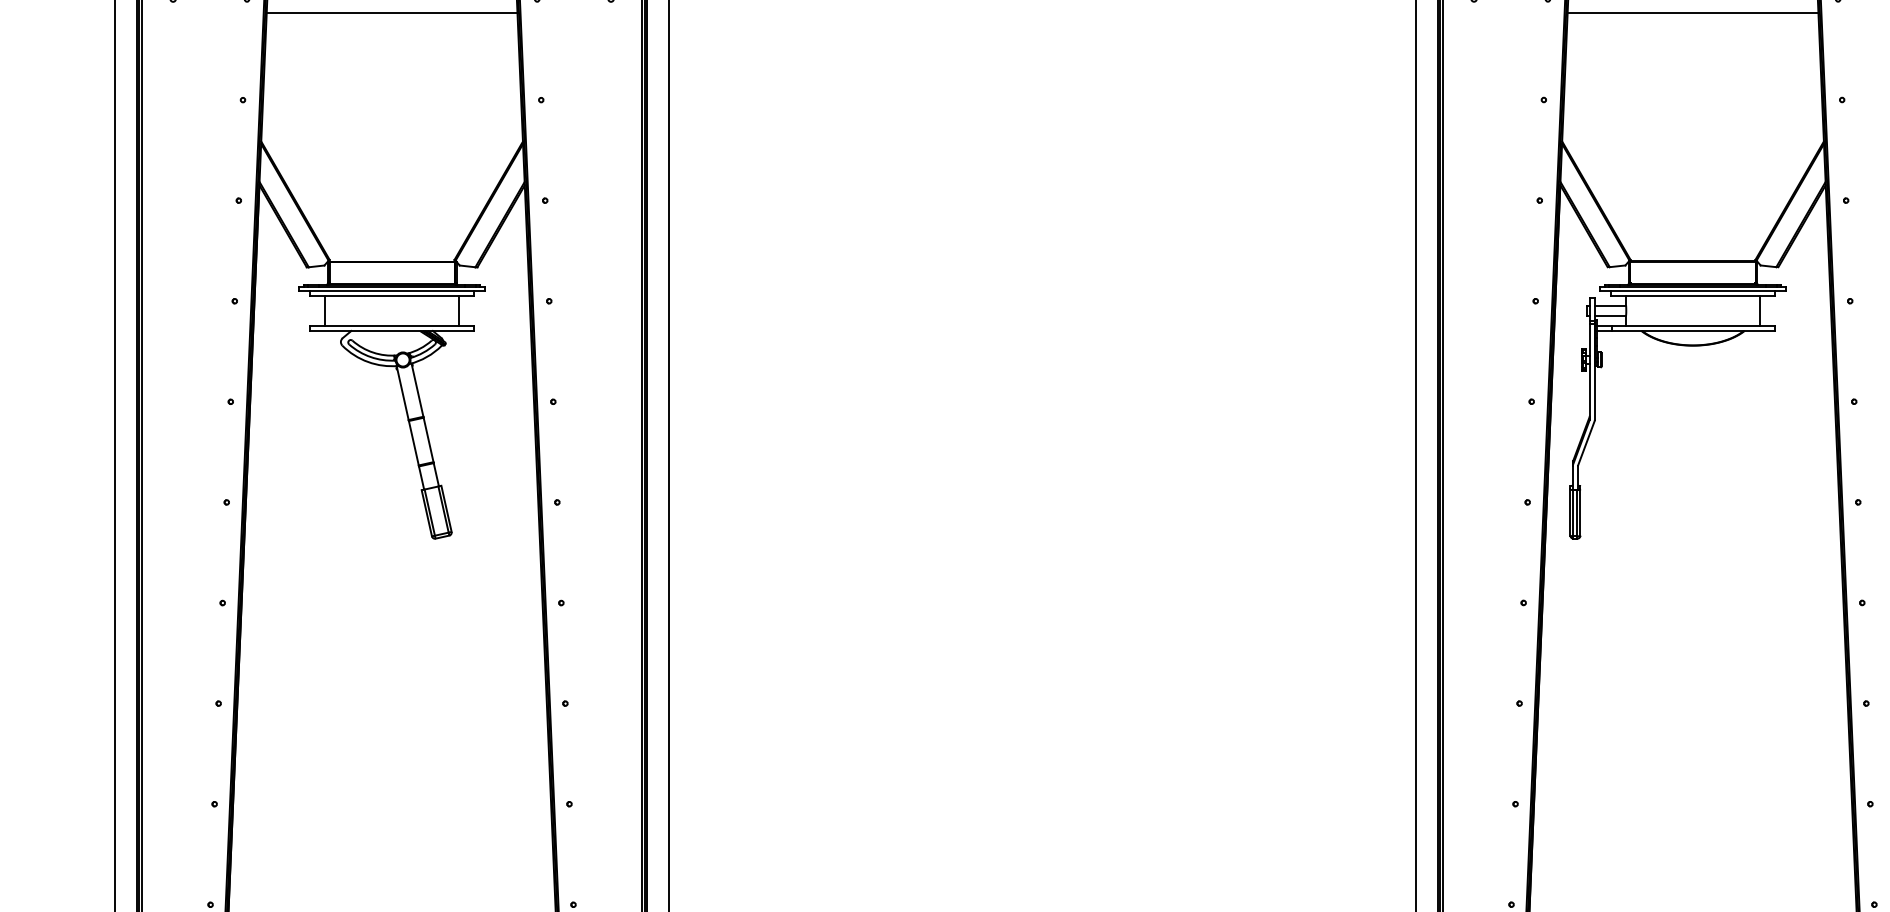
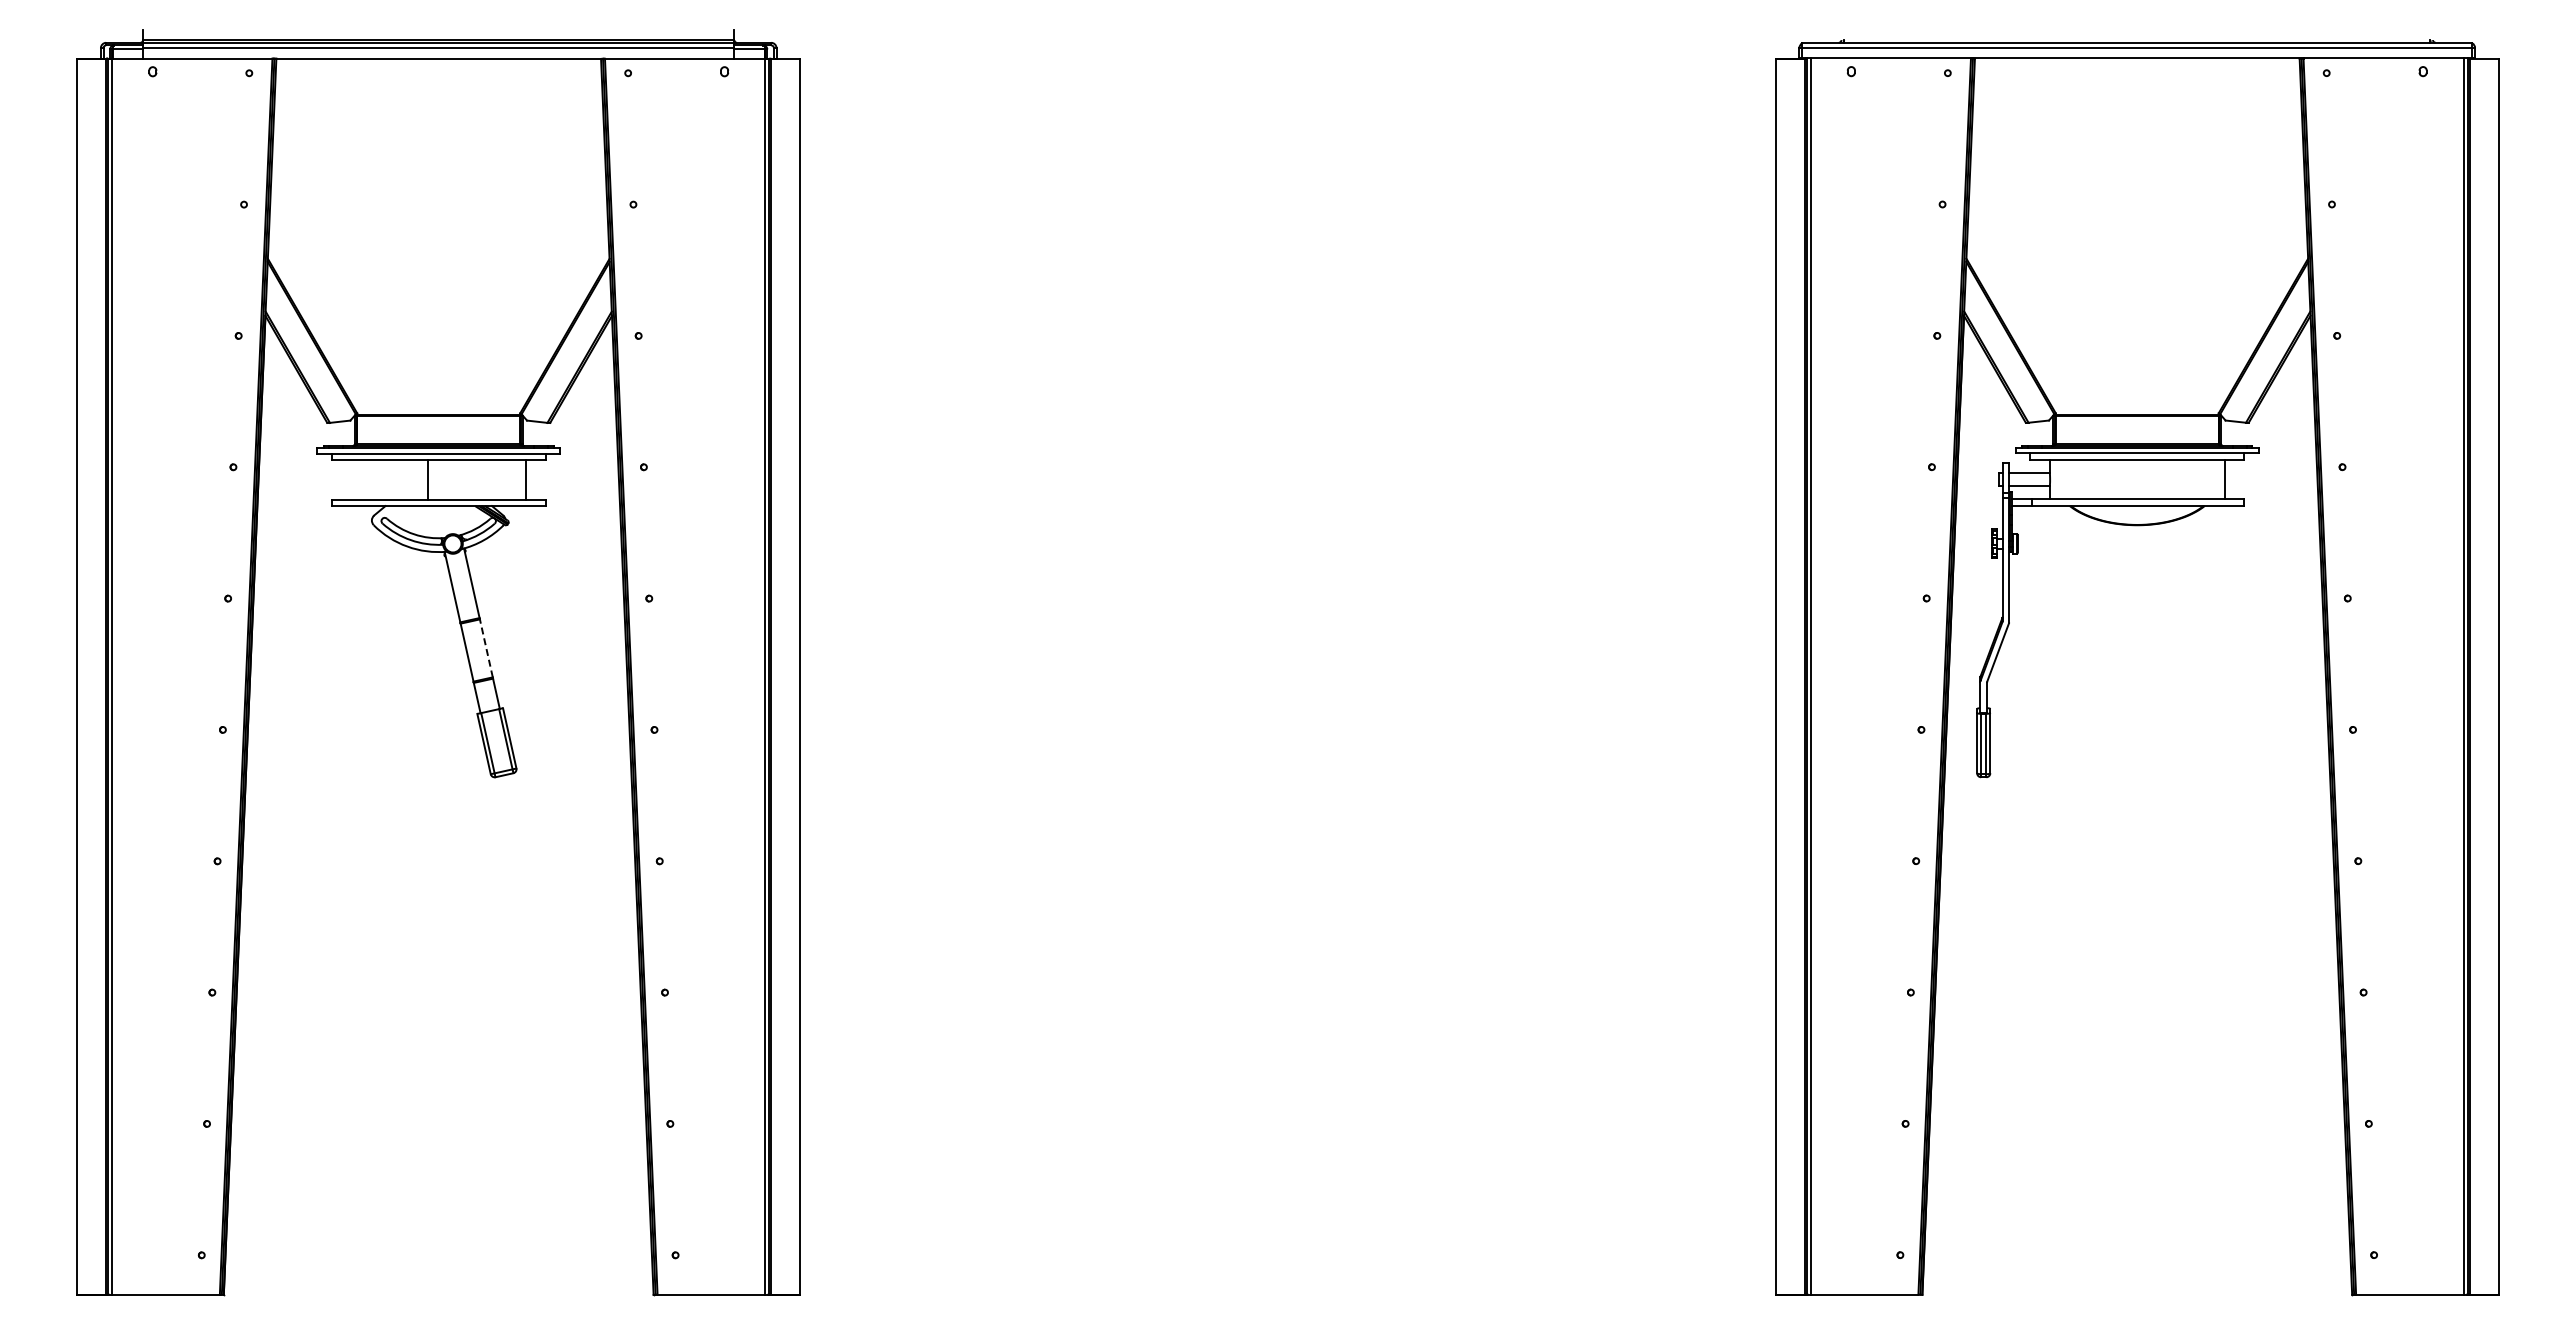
line: (391, 13) -> (438, 91), removed
line: (1693, 13) -> (2137, 91), removed
line: (325, 310) -> (428, 479), moved
line: (428, 440) -> (486, 648), solid -> dashed

